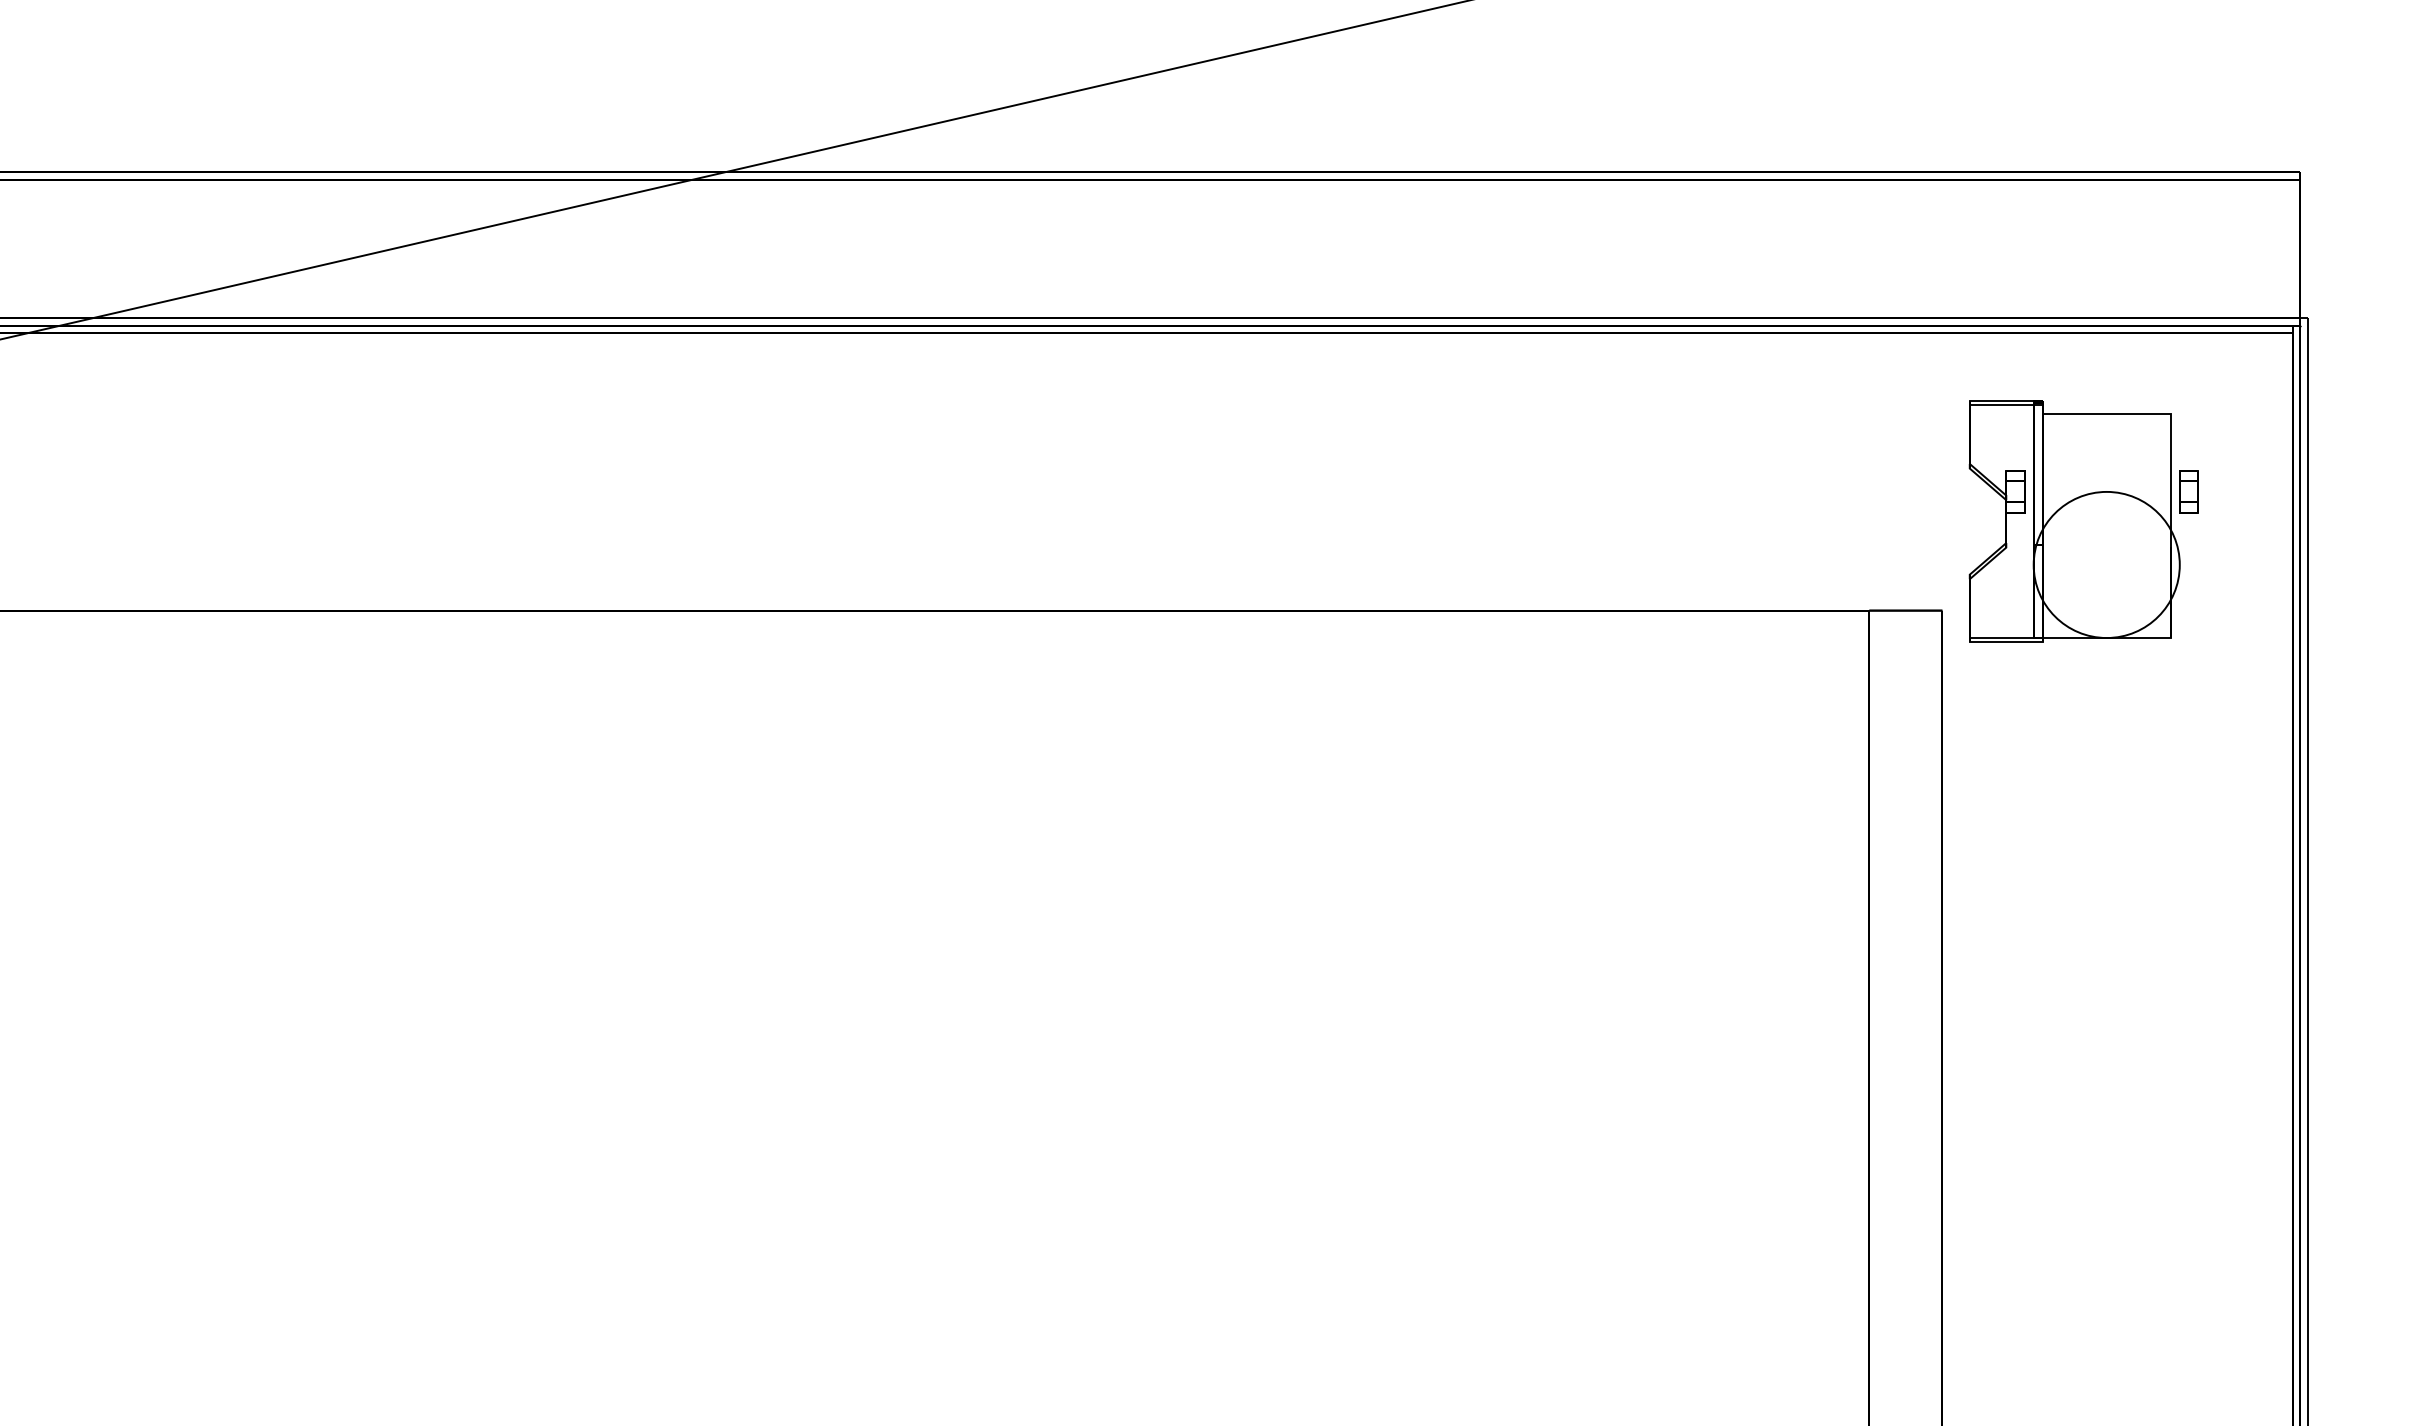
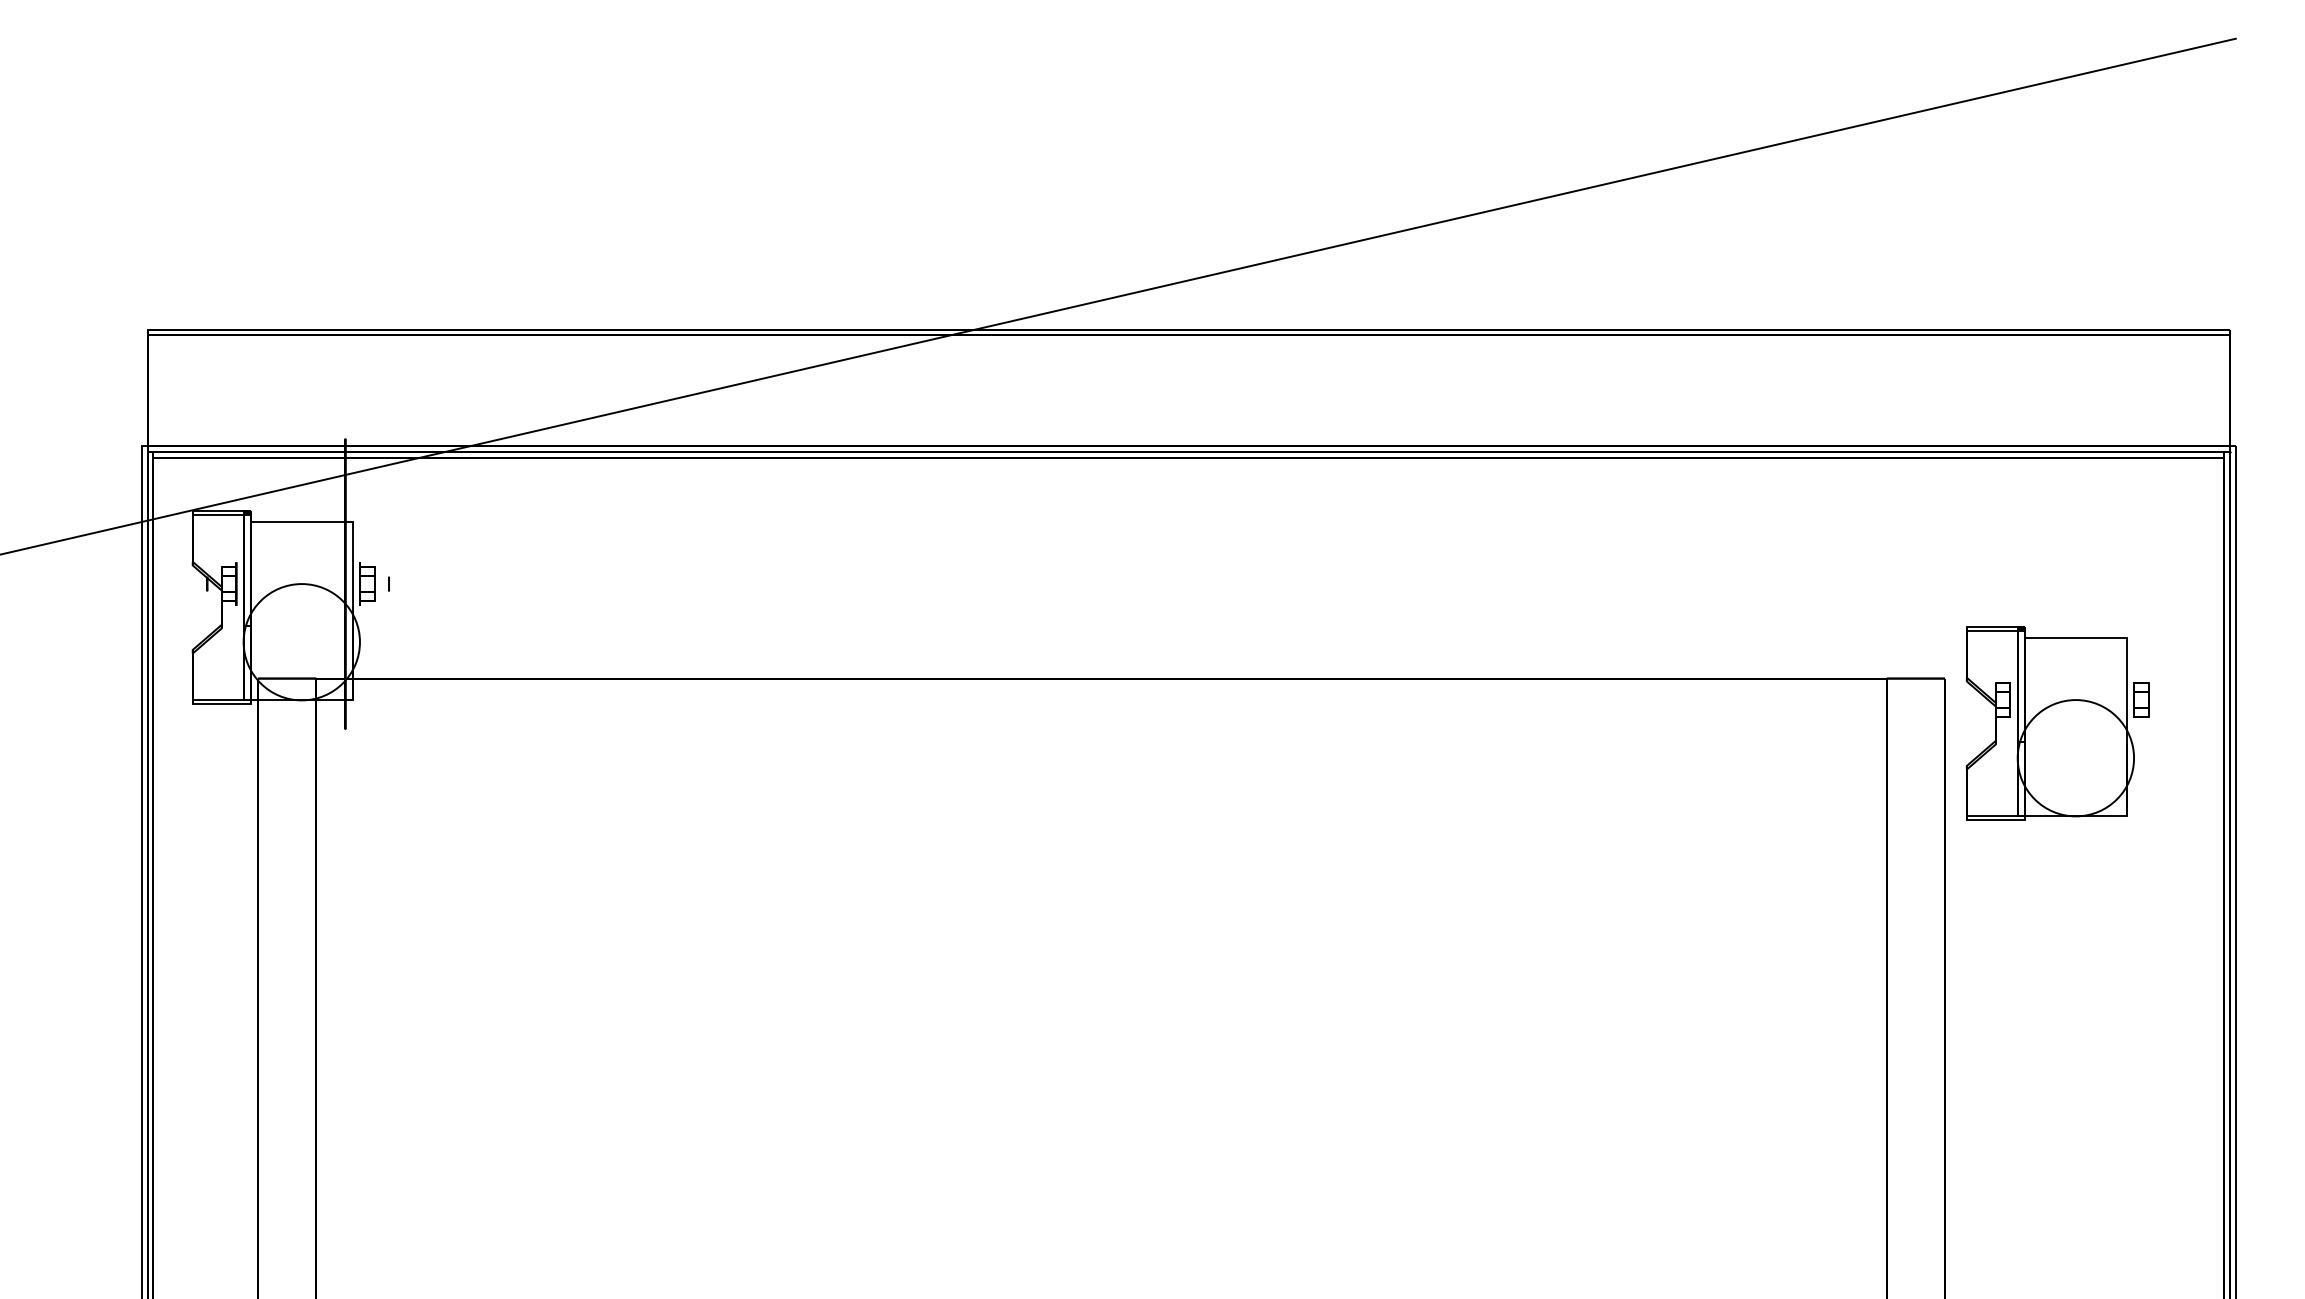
part: (2083, 521) -> (2057, 723), moved

